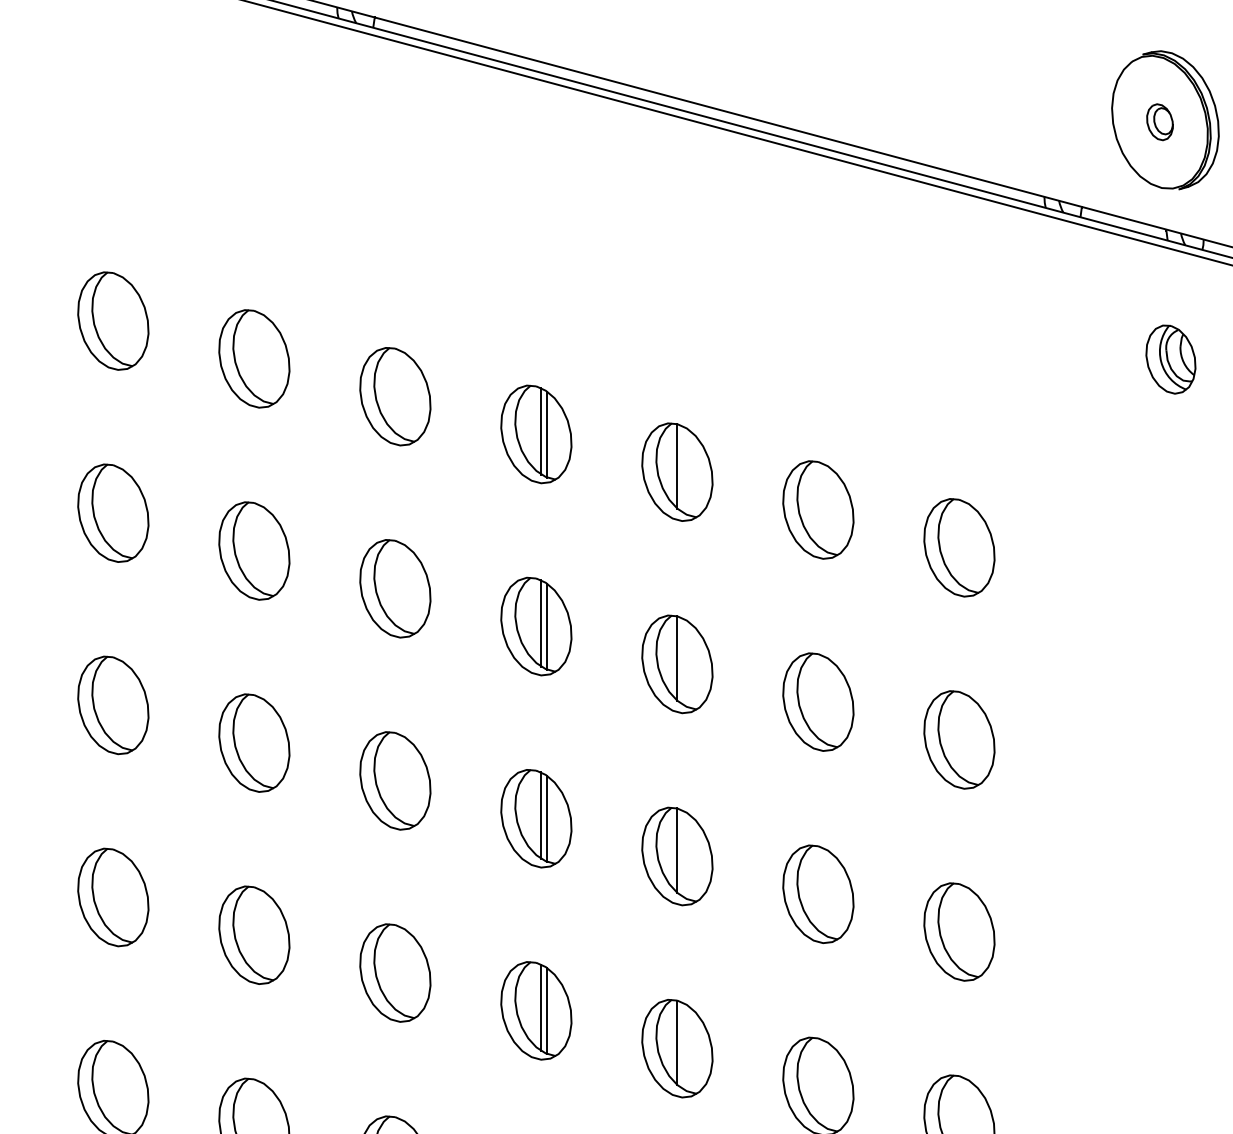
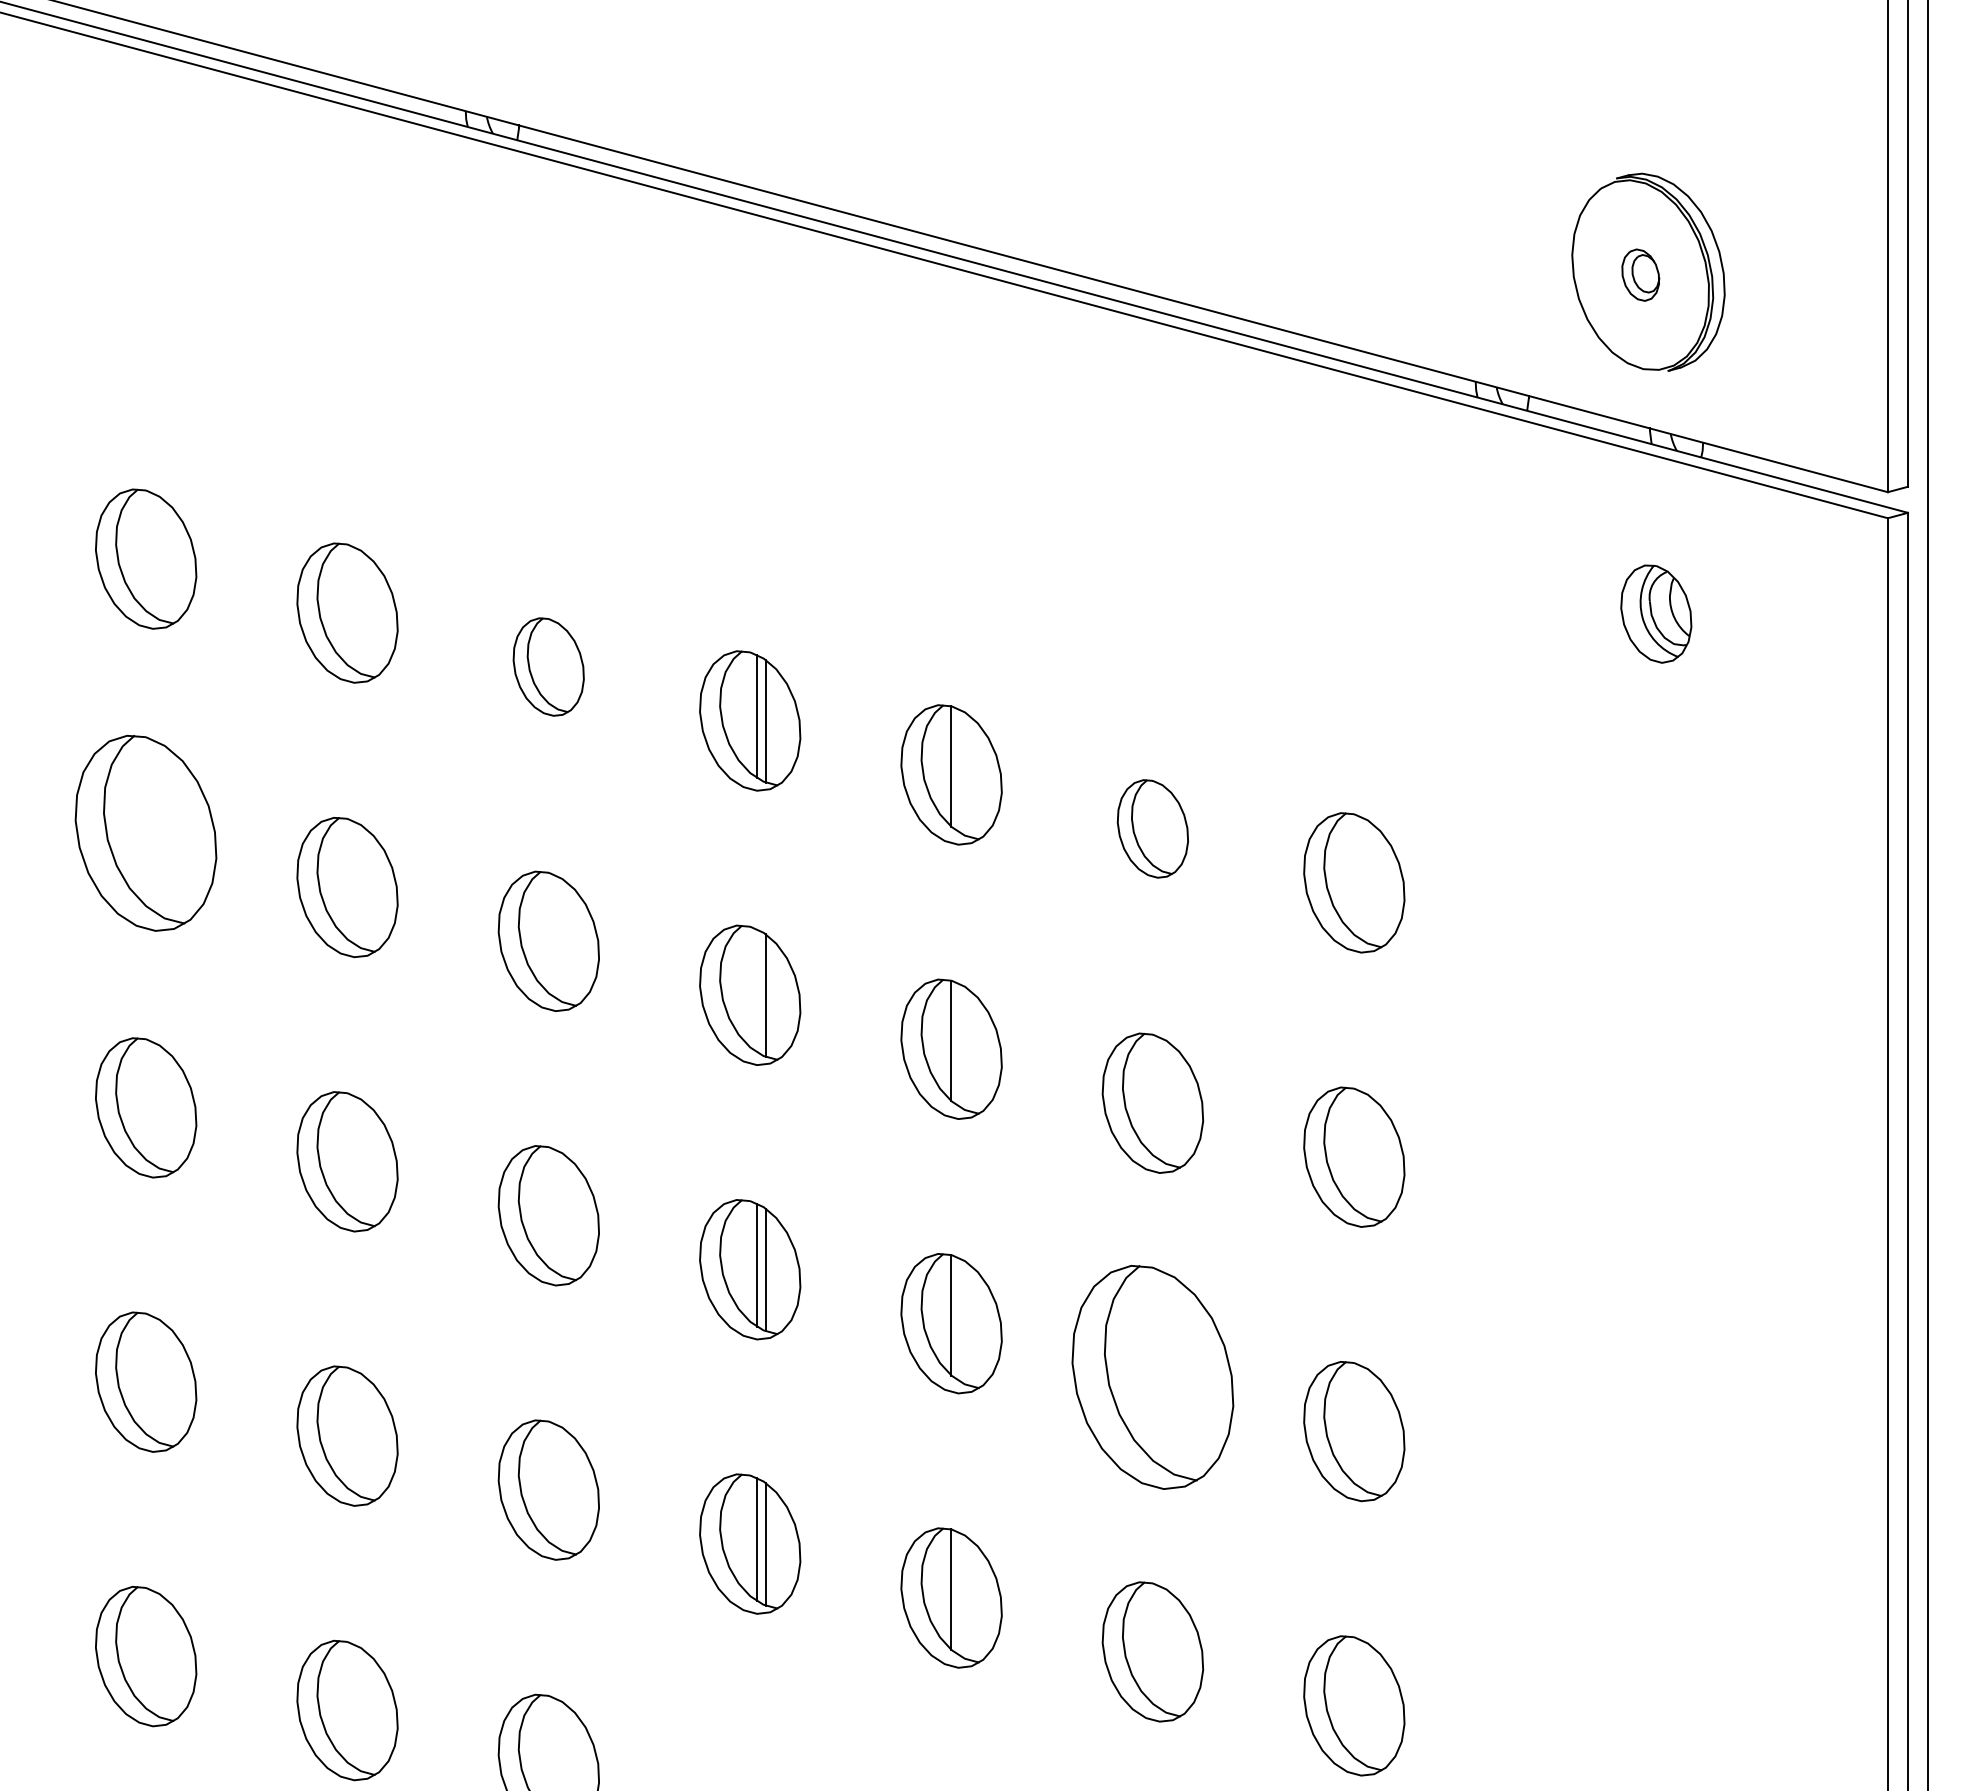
part: (395, 396) -> (548, 666), size x0.7
part: (818, 509) -> (1152, 828), size x0.7
part: (113, 513) -> (146, 833), size x1.4
line: (541, 623) -> (757, 990), removed
part: (818, 894) -> (1152, 1377), size x1.6

